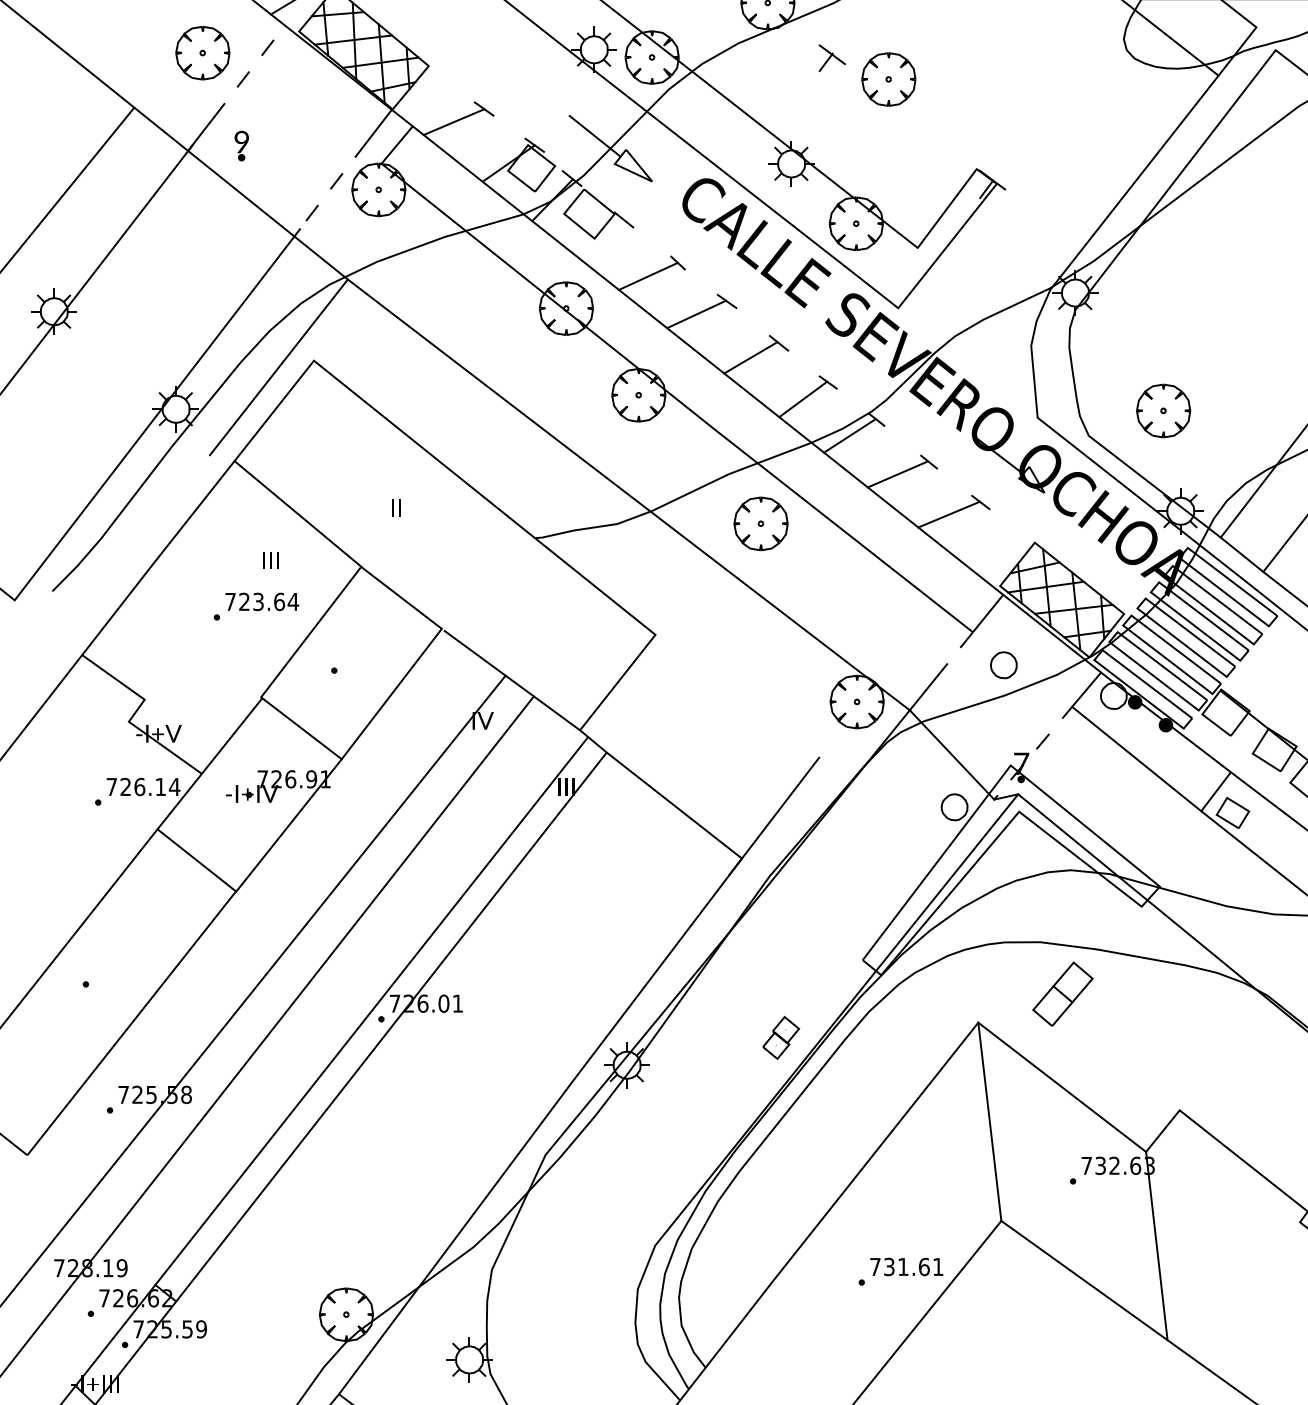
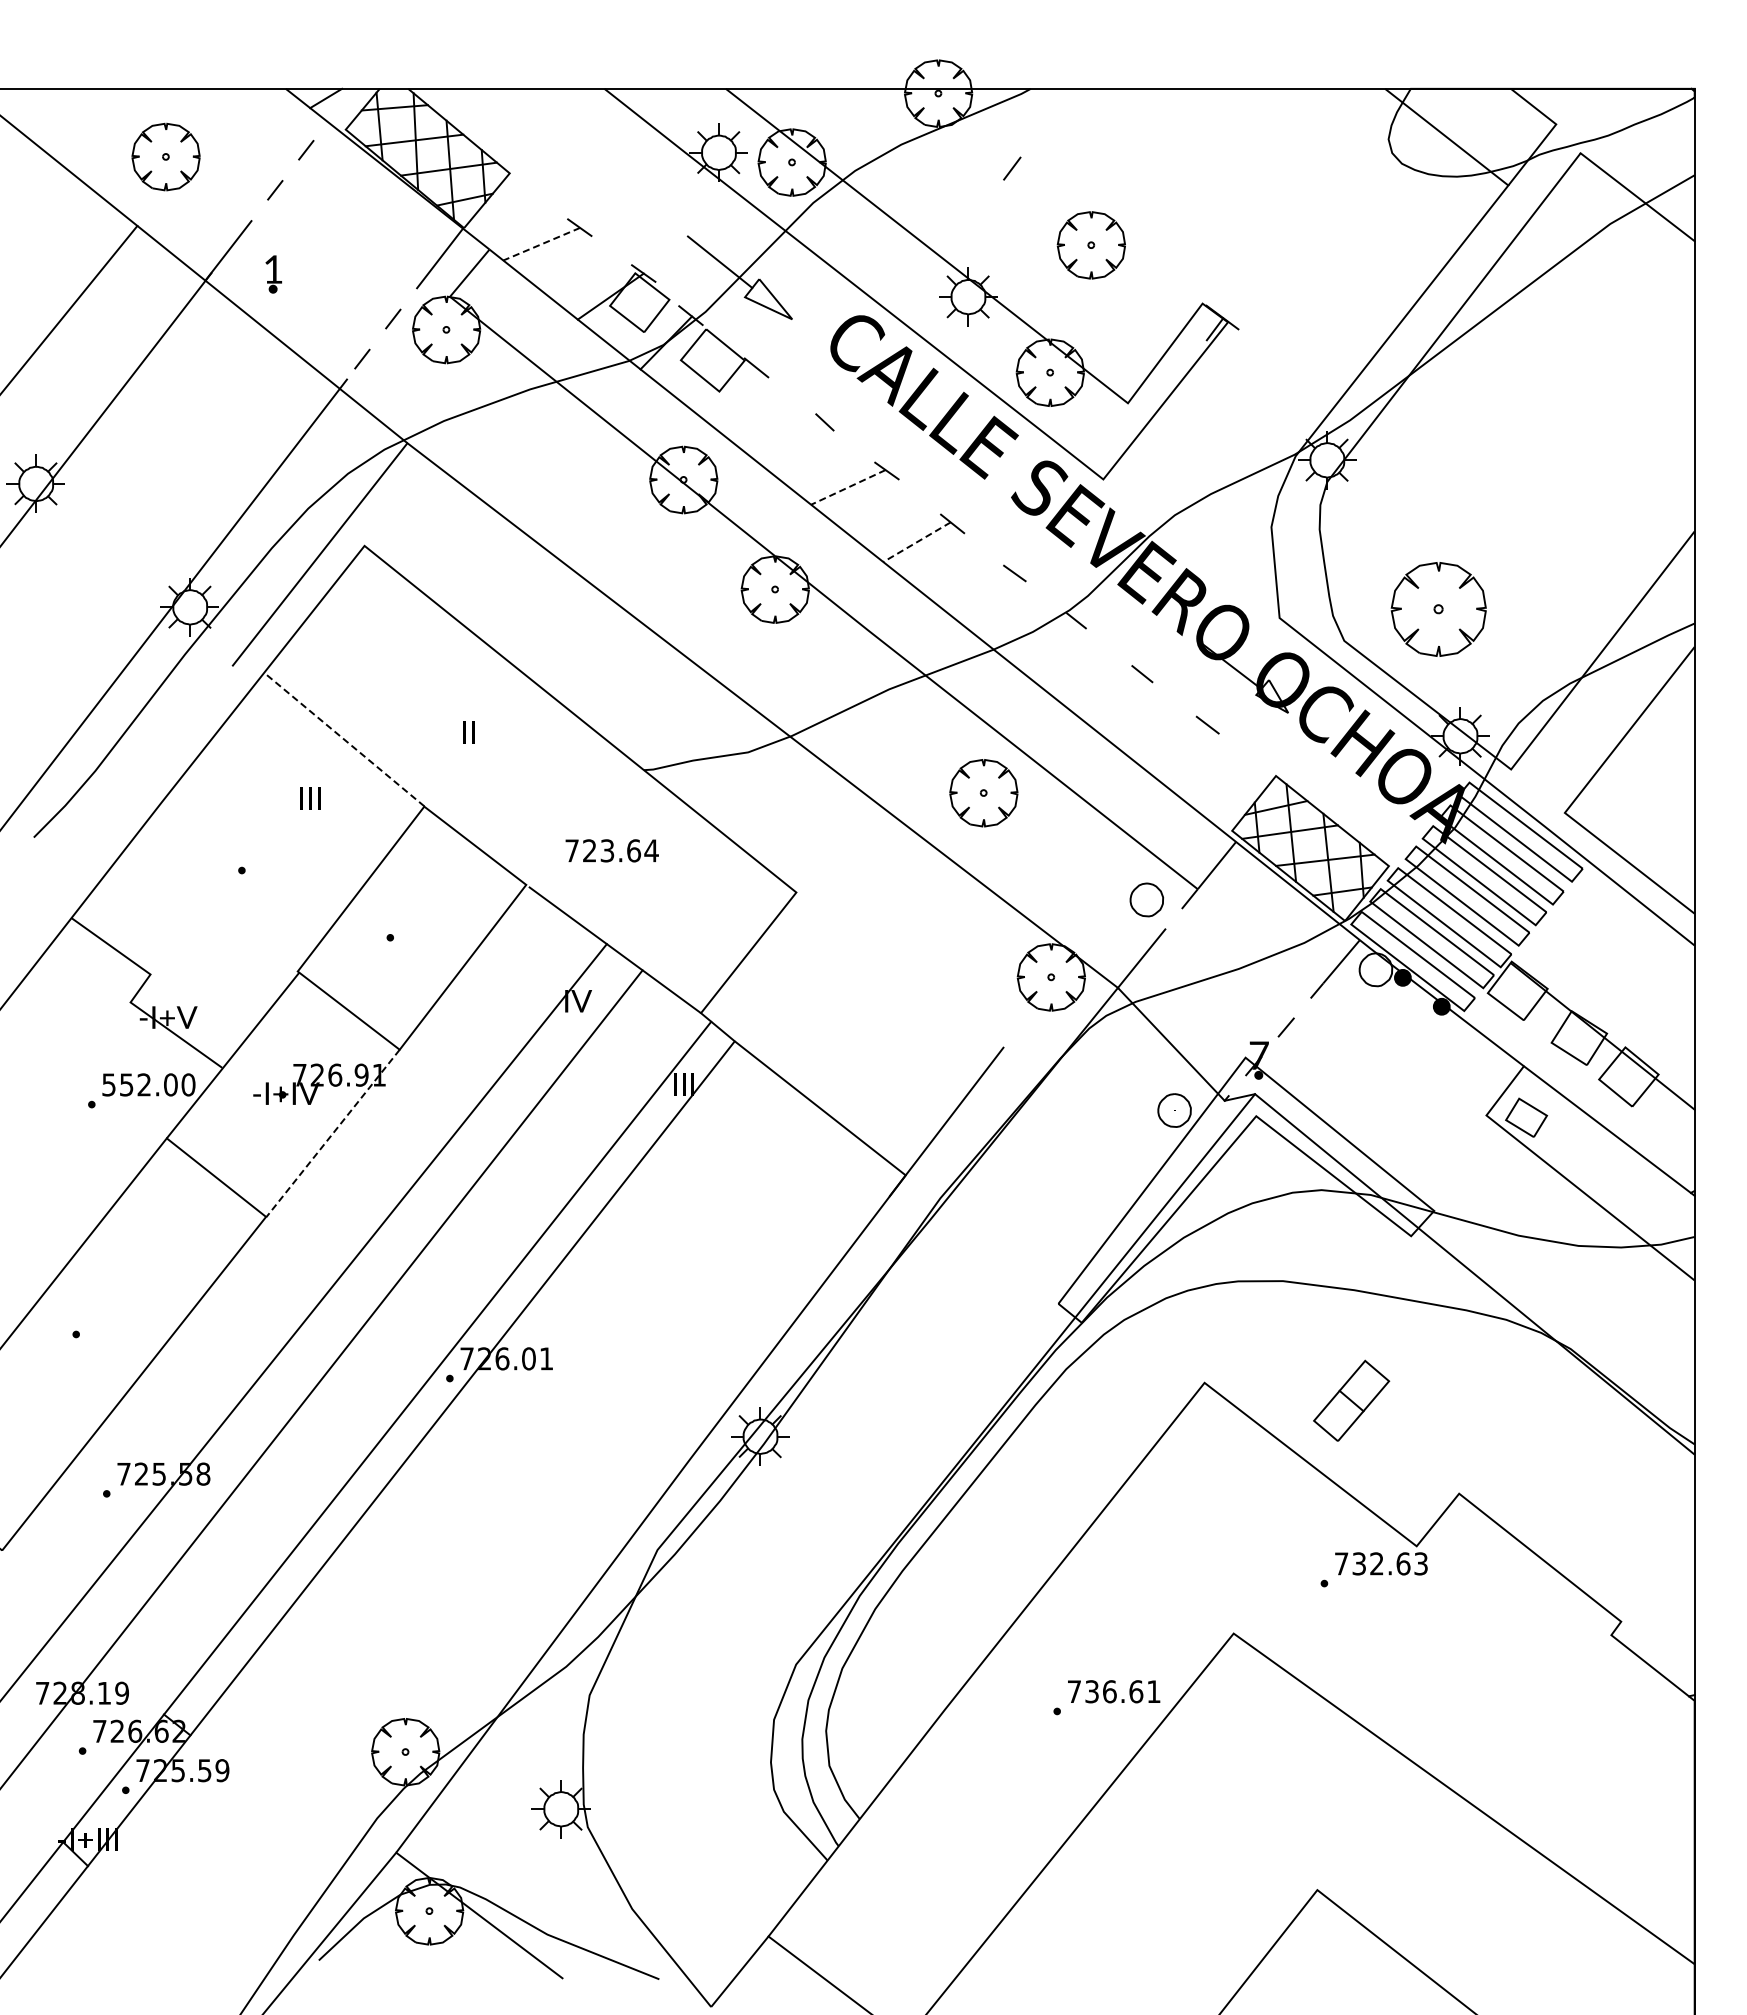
part: (202, 52) -> (165, 156), moved
line: (831, 54) -> (1019, 158), removed
part: (888, 79) -> (1090, 245), moved
line: (453, 122) -> (541, 244), solid -> dashed
text: (241, 142) -> (273, 269), 9 -> 1
line: (648, 276) -> (787, 439), removed
line: (695, 314) -> (847, 487), solid -> dashed
line: (750, 358) -> (916, 542), solid -> dashed
line: (802, 399) -> (982, 594), removed
part: (1163, 411) -> (1438, 609), size x1.4
line: (850, 435) -> (1042, 640), removed
line: (897, 474) -> (1102, 689), removed
line: (297, 513) -> (343, 739), solid -> dashed
line: (948, 514) -> (1167, 740), removed
part: (760, 524) -> (983, 793), moved
line: (1241, 554) -> (1537, 790), removed
text: (261, 601) -> (611, 850), moved
part: (1003, 664) -> (1146, 899), moved
line: (1136, 759) -> (1404, 1049), removed
text: (143, 786) -> (148, 1084), 726.14 -> 552.00
line: (288, 825) -> (332, 1133), solid -> dashed
part: (1062, 993) -> (1351, 1400), moved
part: (781, 1037) -> (955, 1401), removed
line: (989, 1121) -> (1218, 1507), removed
line: (1156, 1246) -> (1429, 1665), removed
text: (903, 1266) -> (1109, 1691), 731.61 -> 736.61

